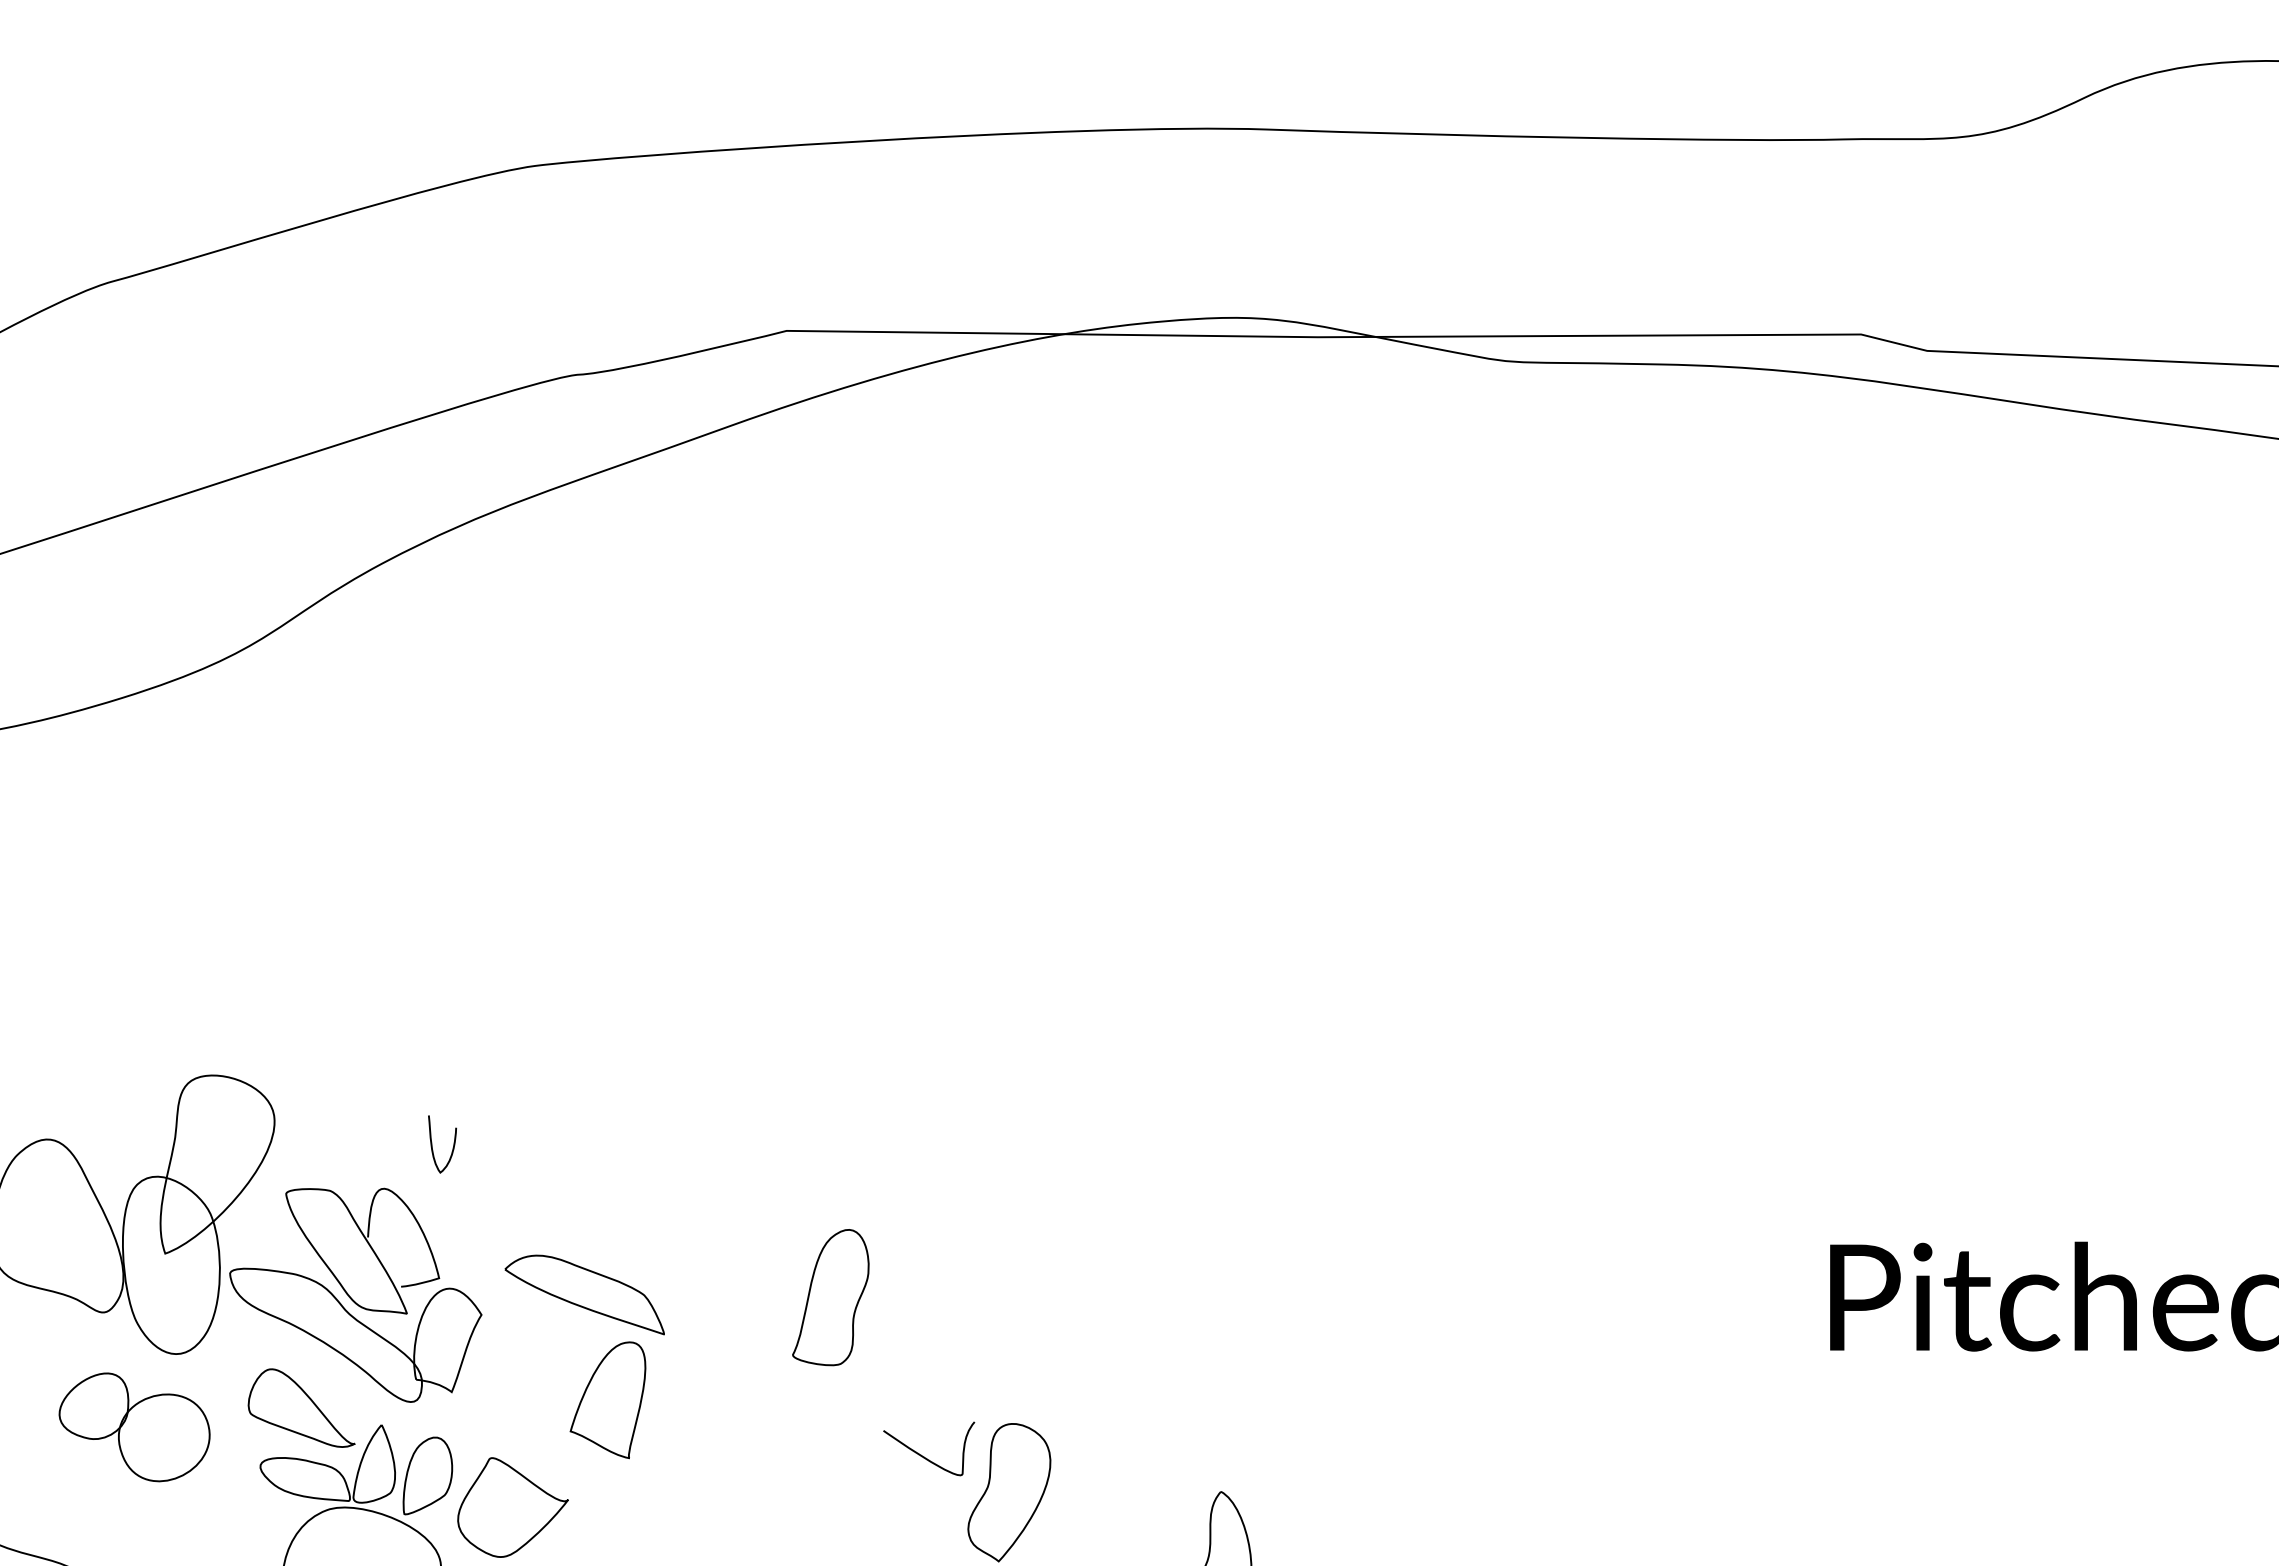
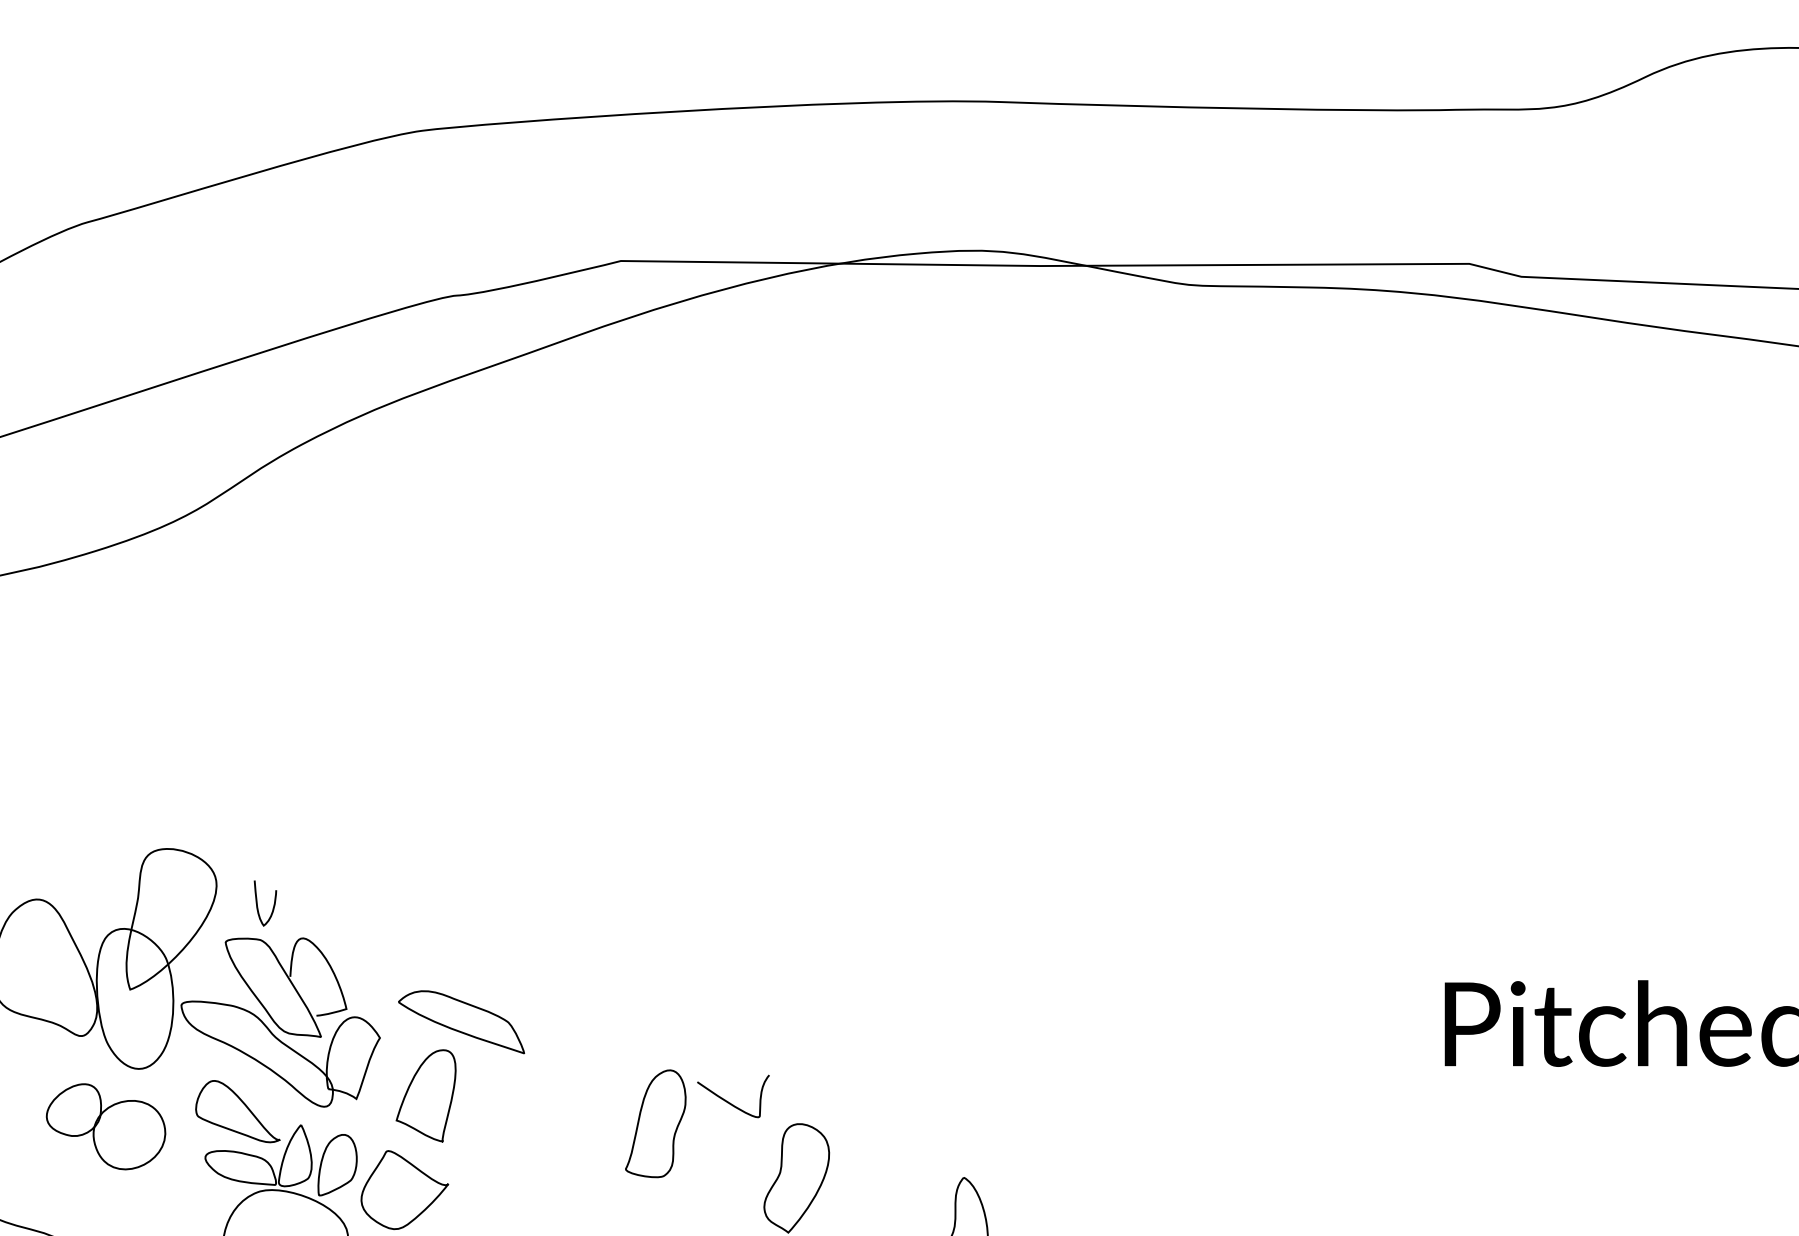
curve: (432, 1144) -> (257, 903), moved
part: (830, 1297) -> (655, 1123), moved
part: (607, 1400) -> (425, 1096), moved
curve: (924, 1456) -> (729, 1102), moved

